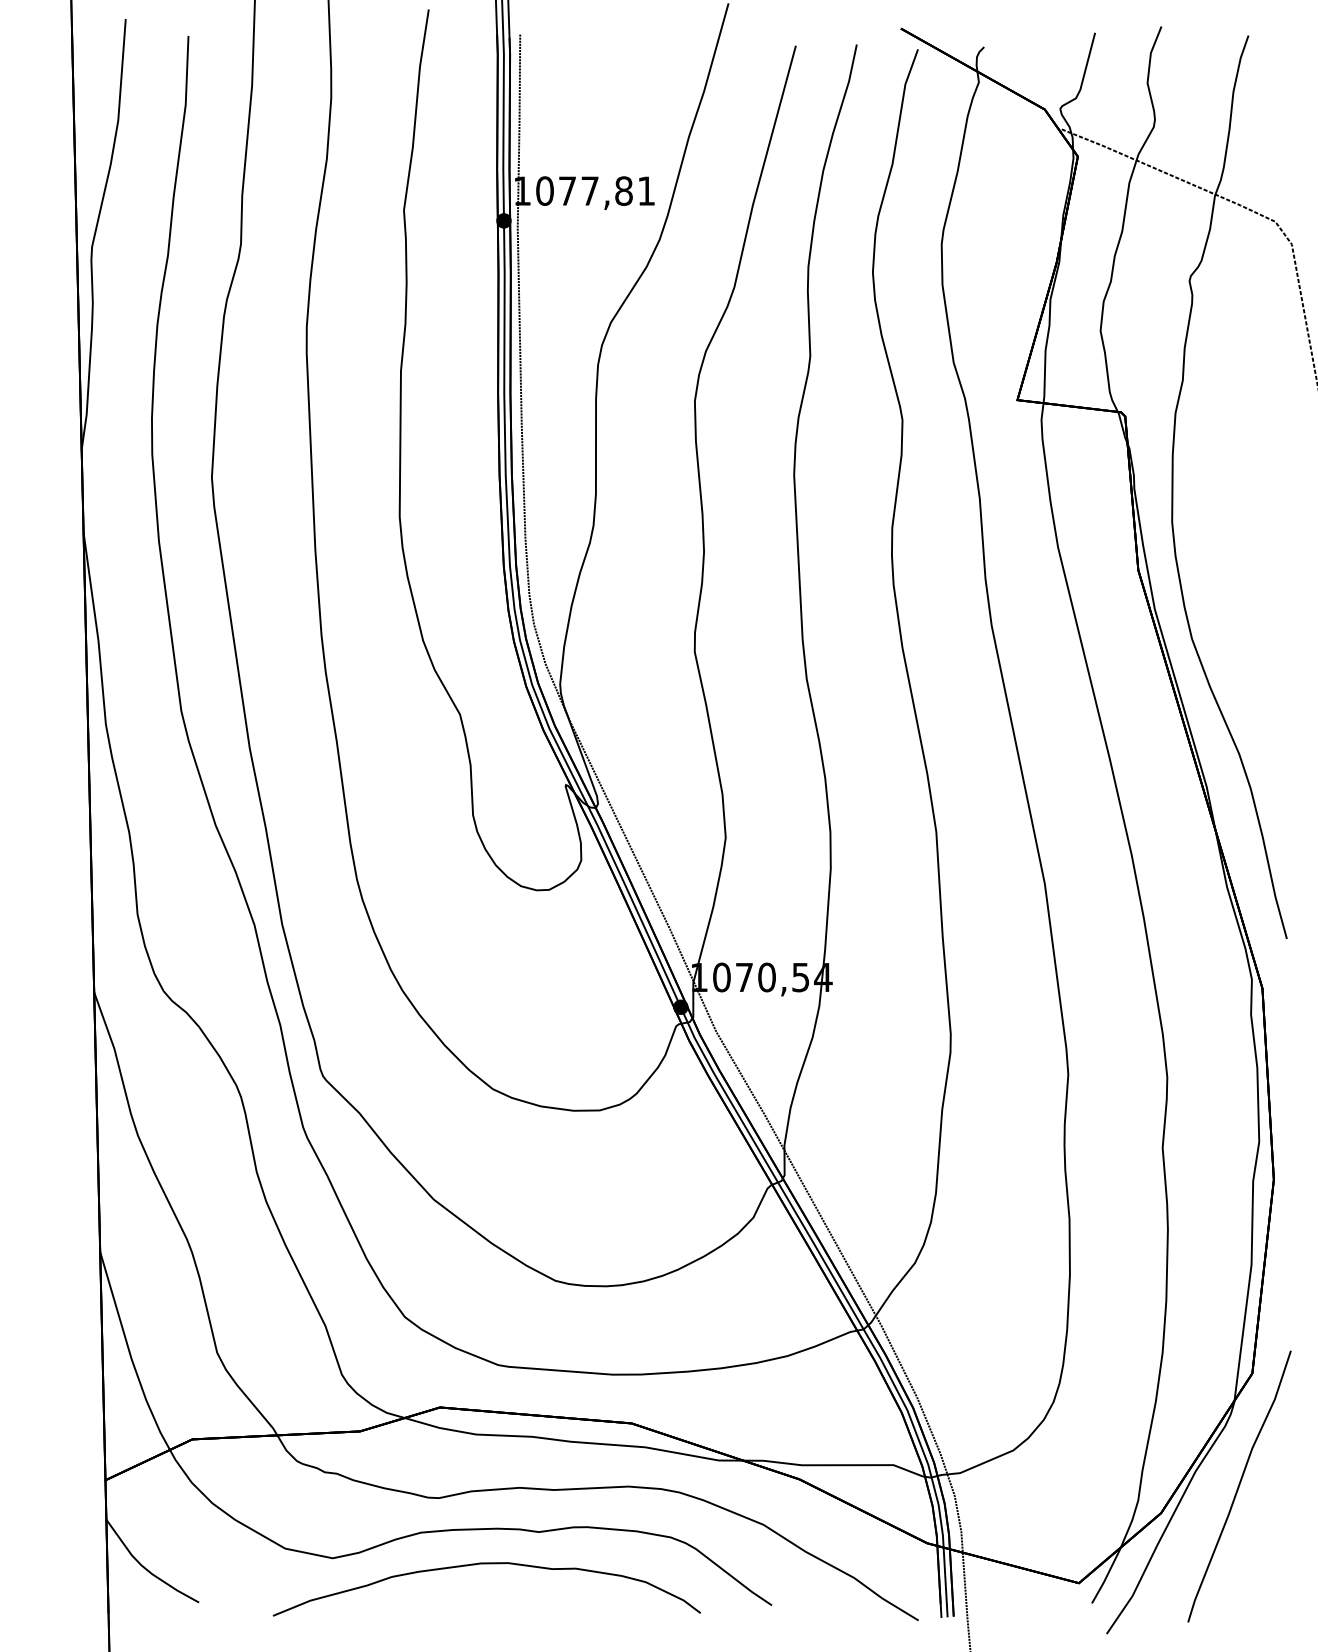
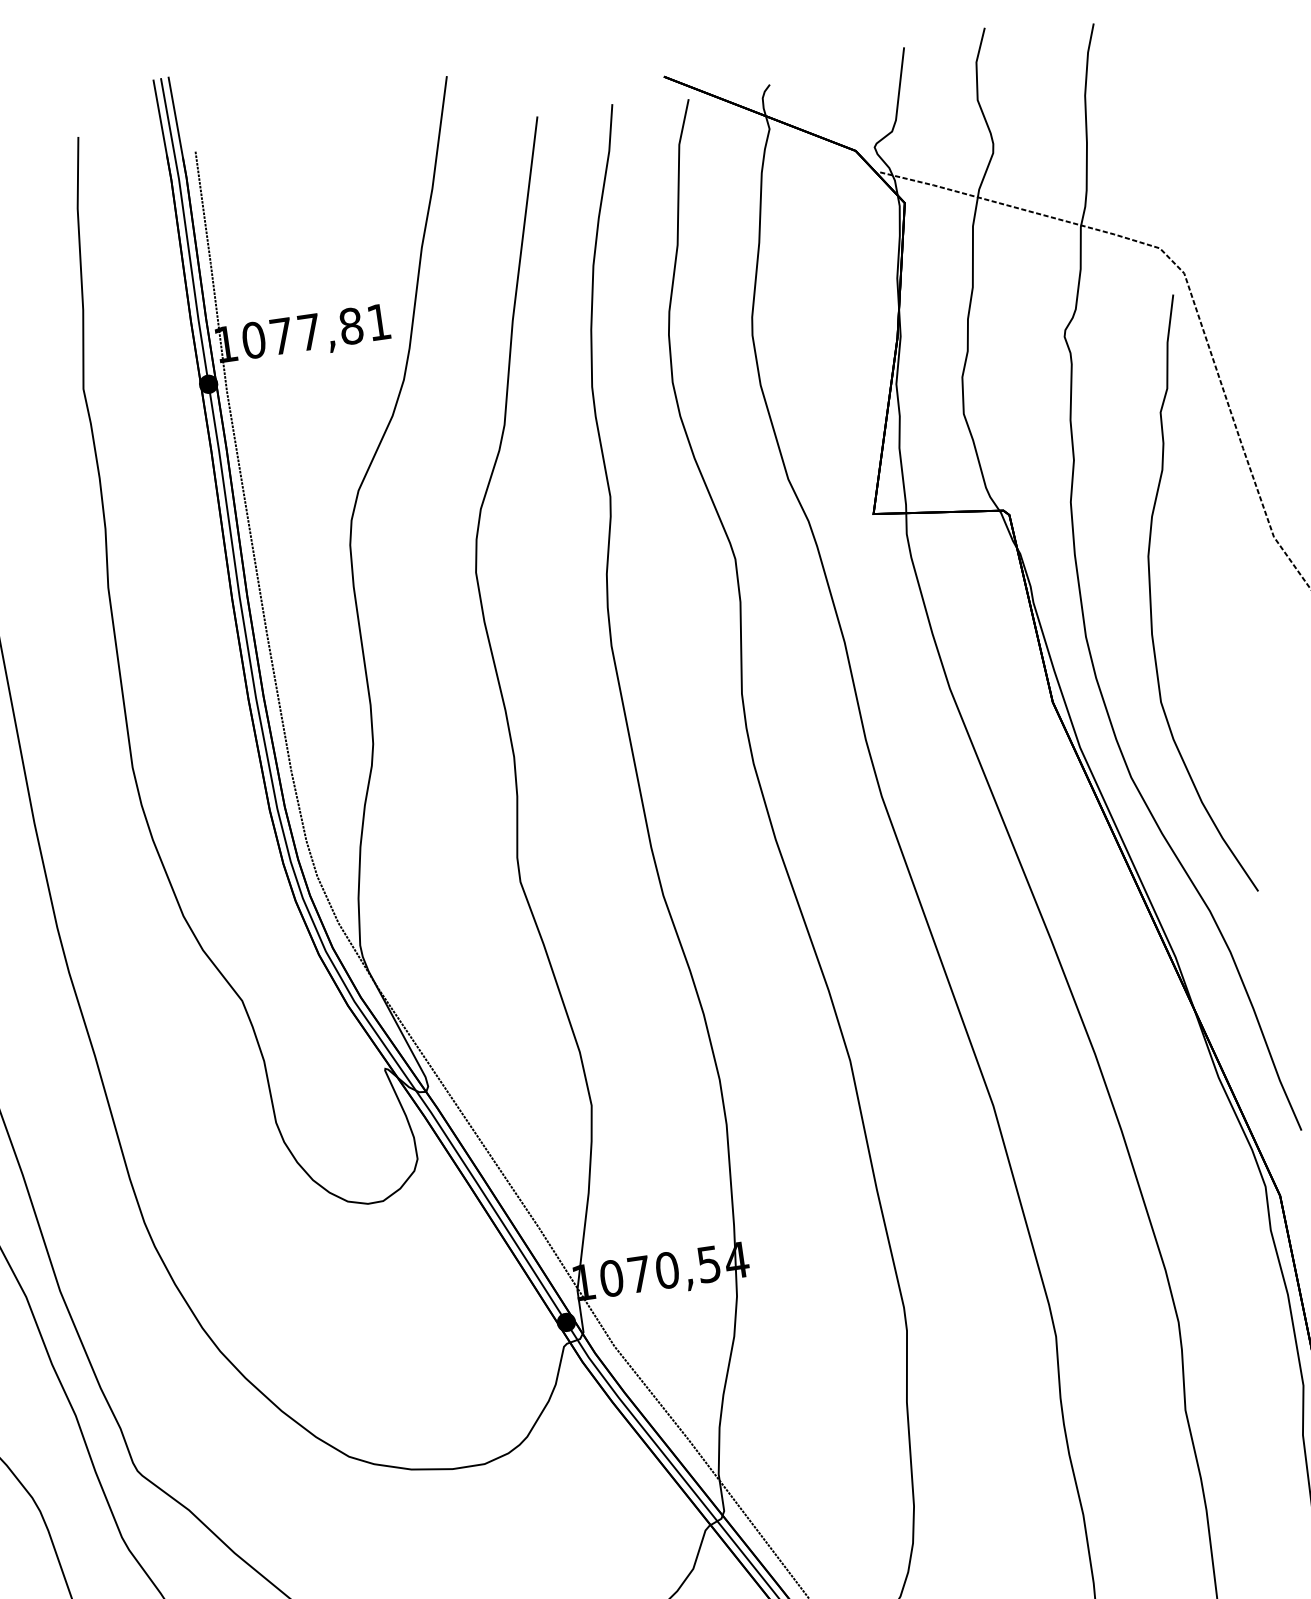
curve: (1228, 502) -> (1151, 602), added

